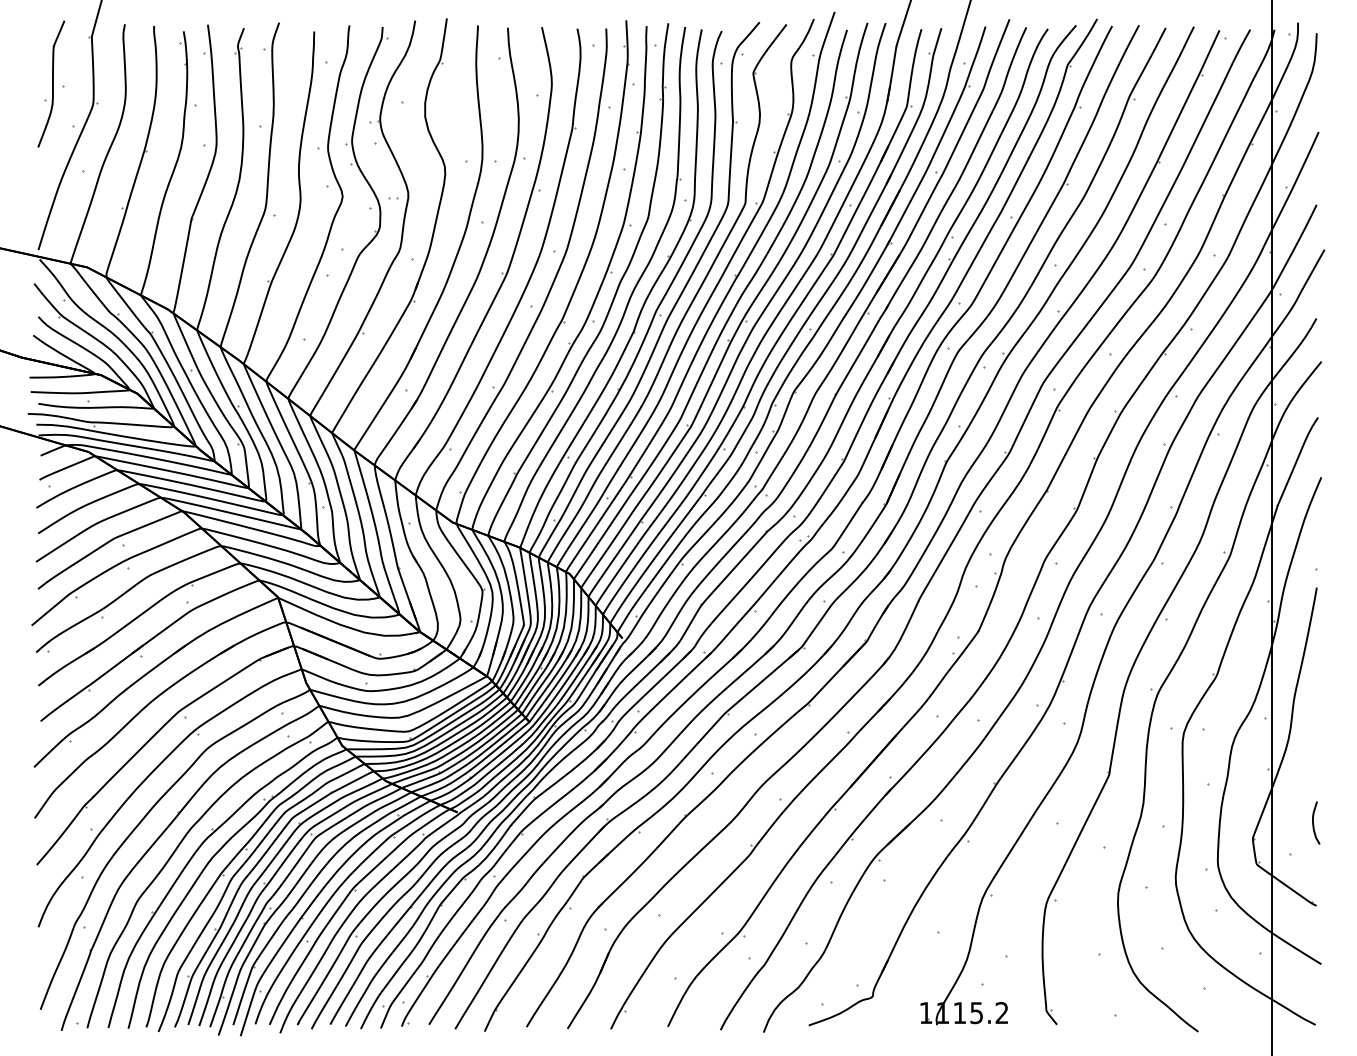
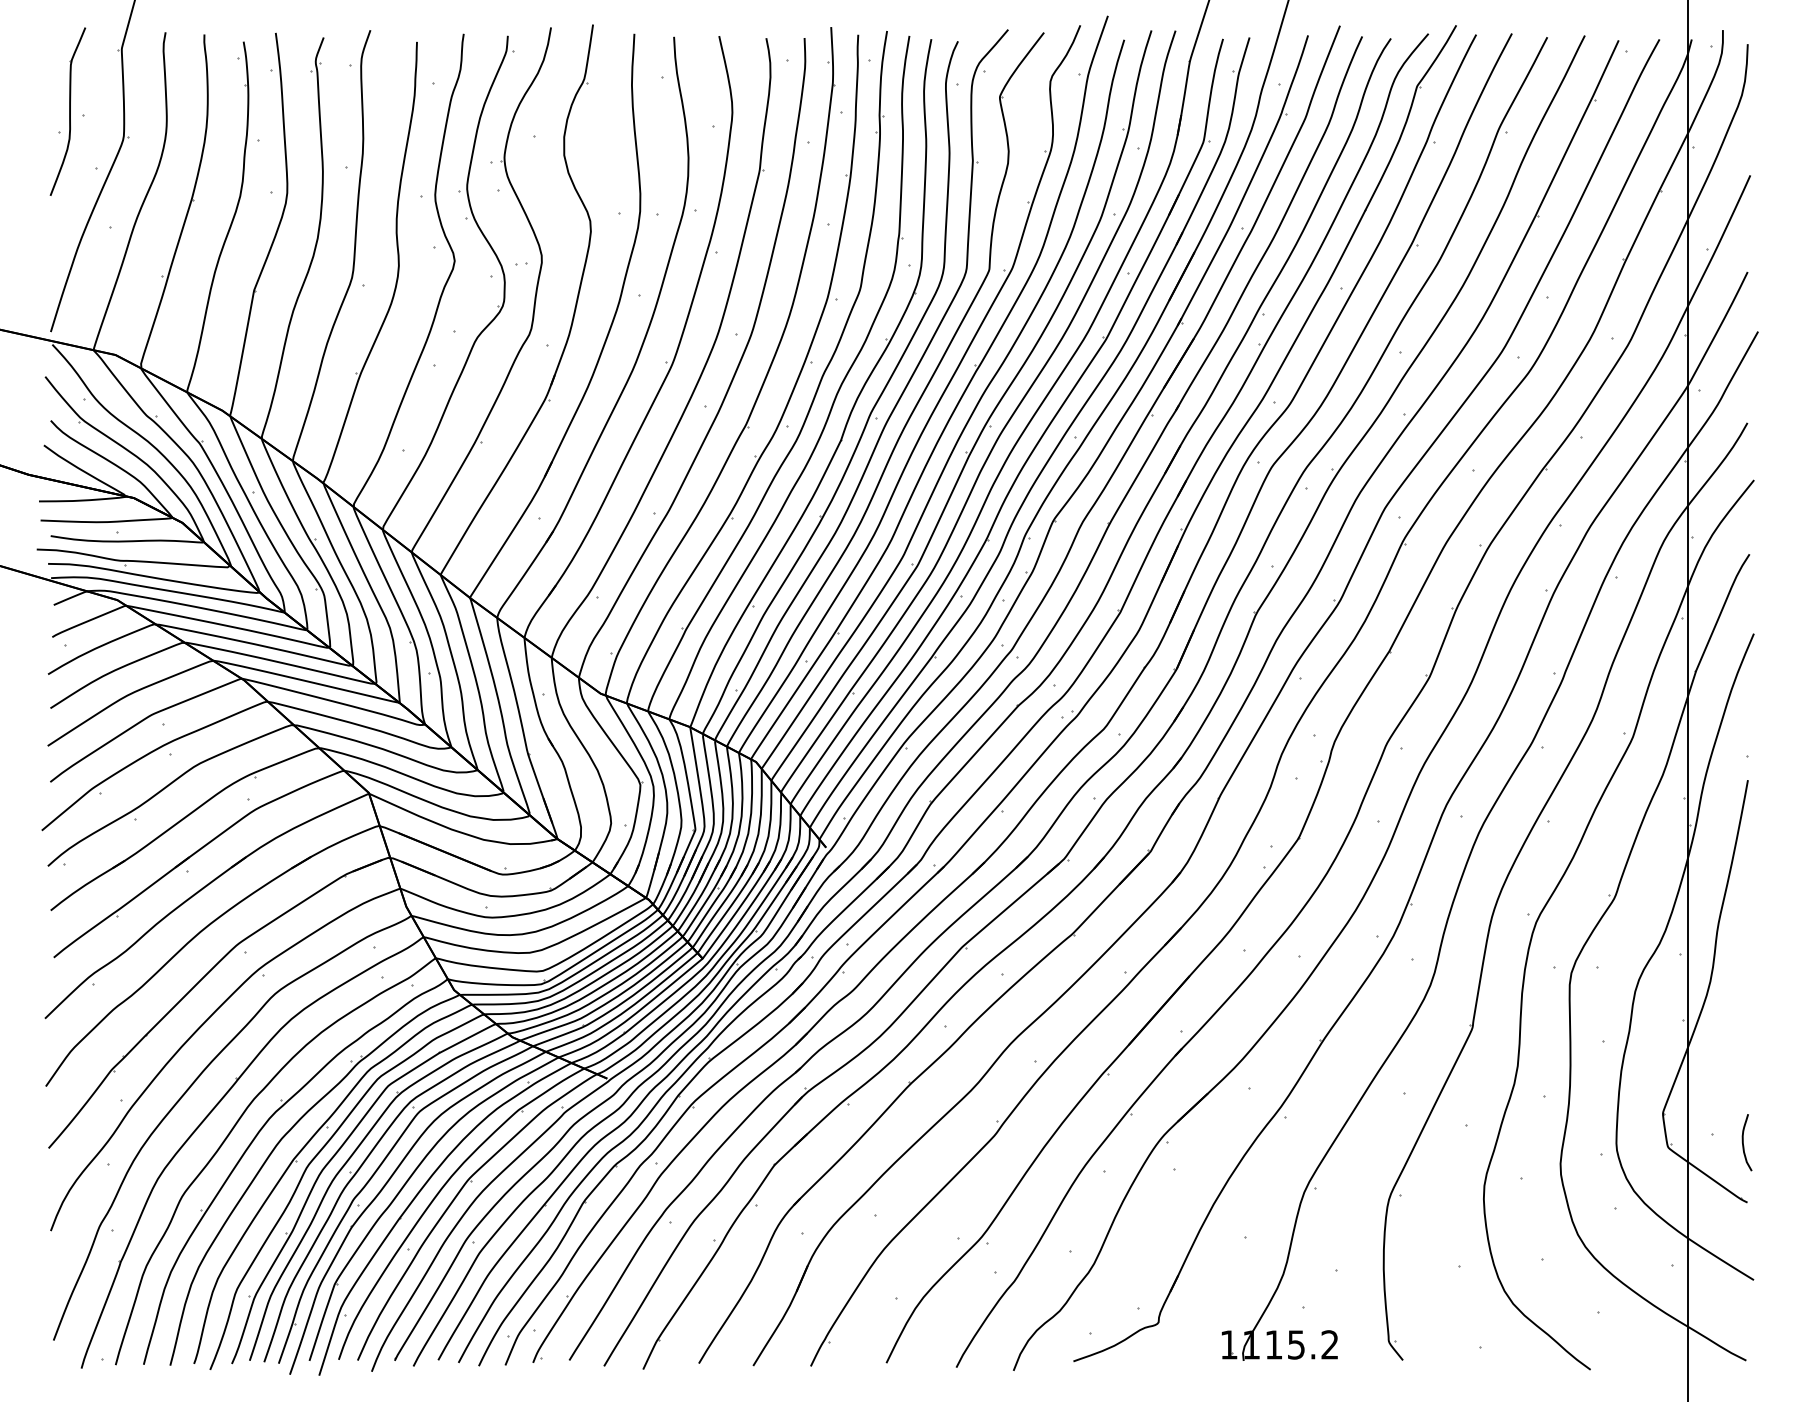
curve: (1313, 822) -> (1743, 1142), moved

